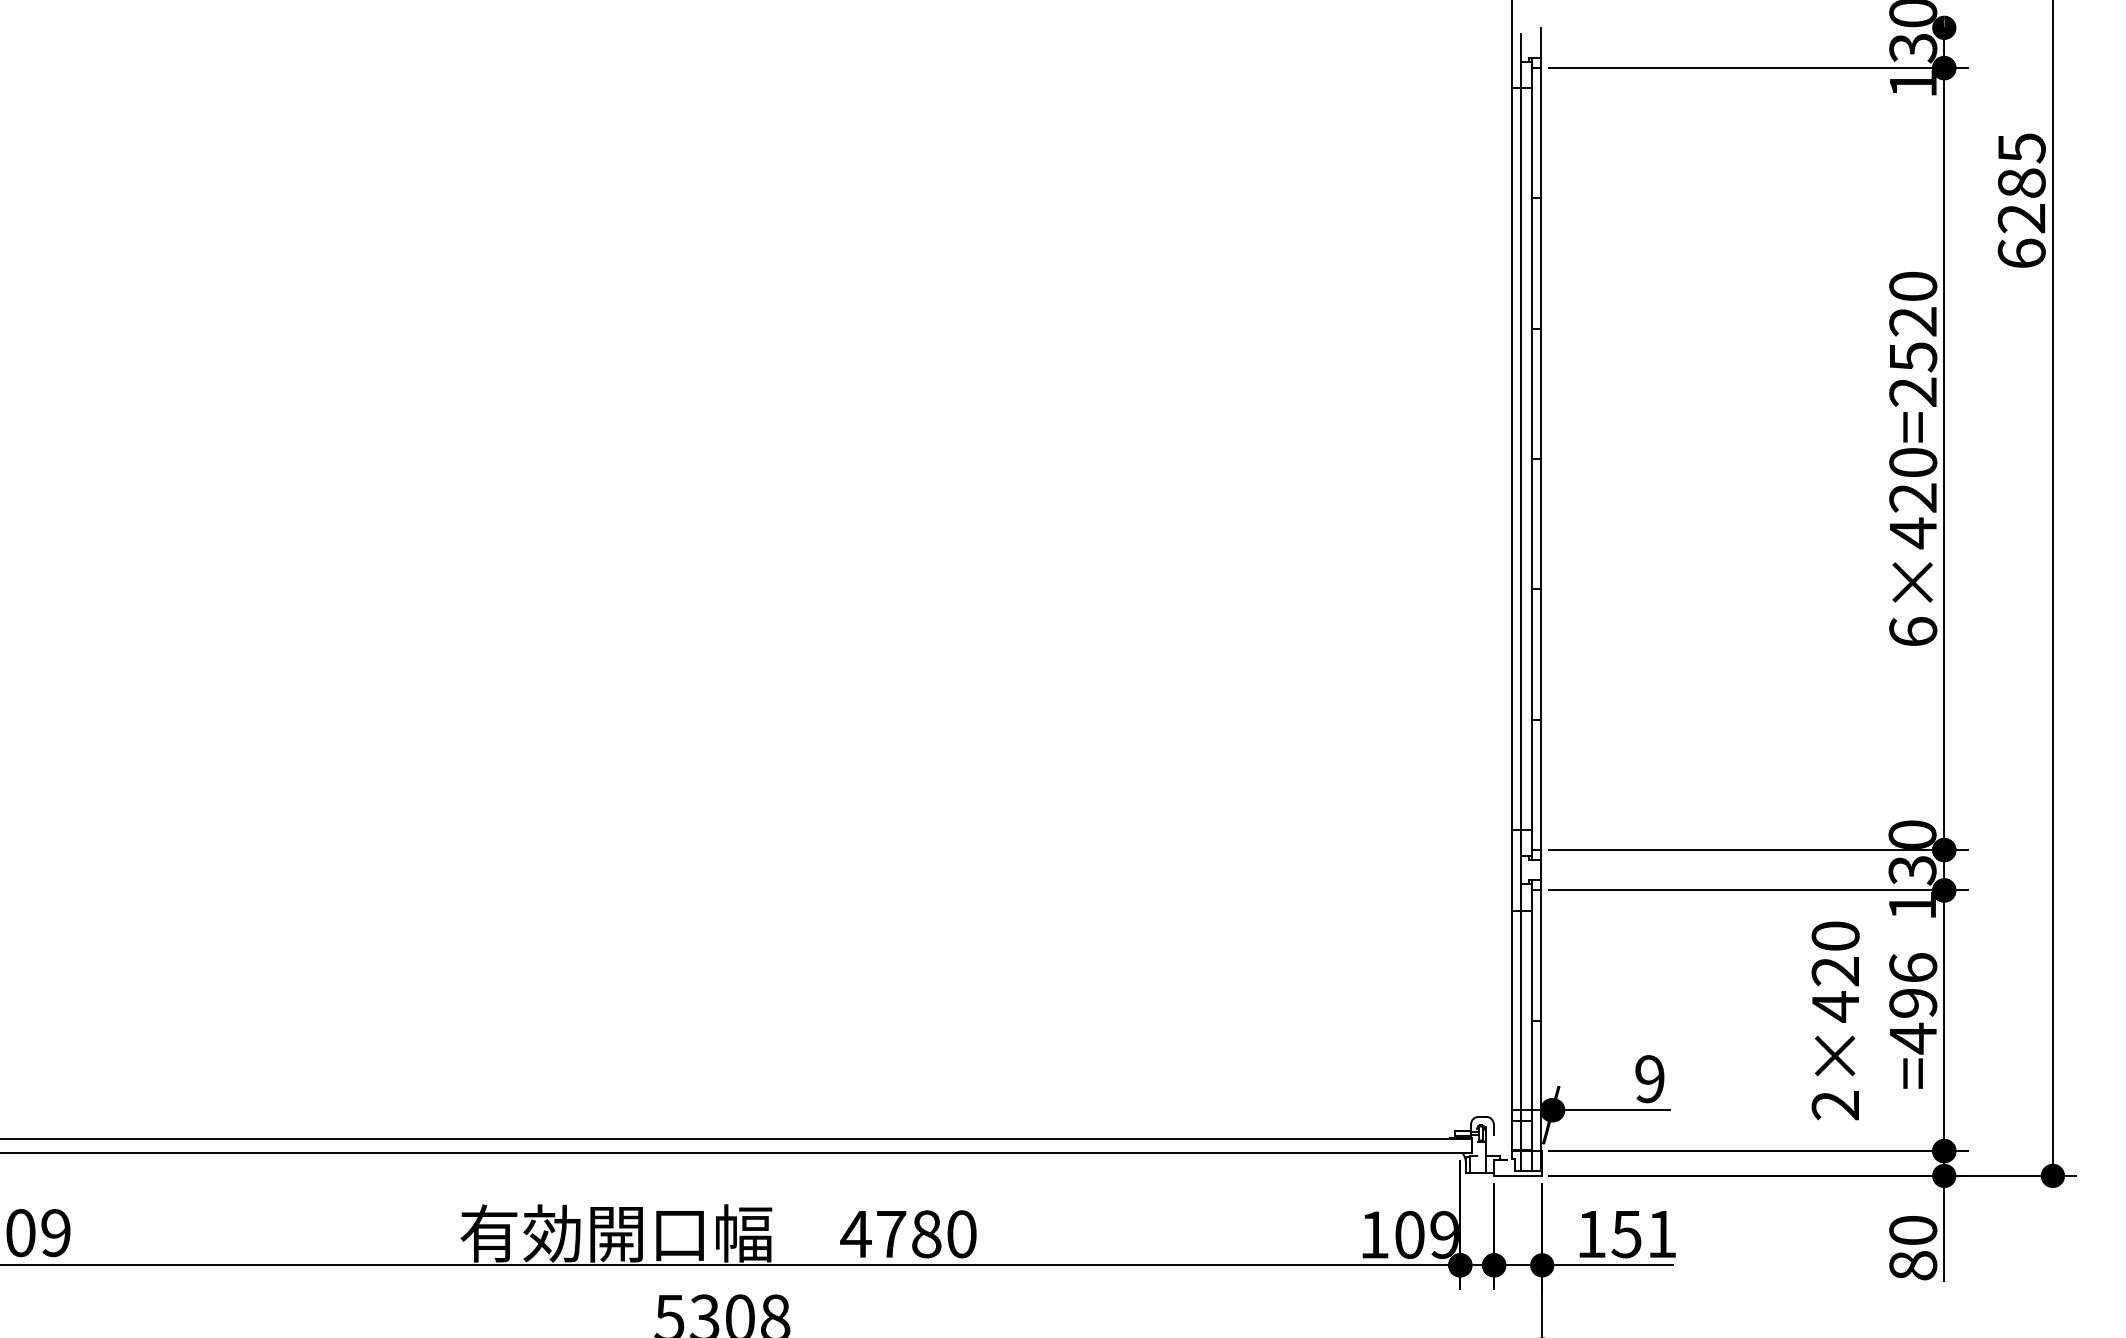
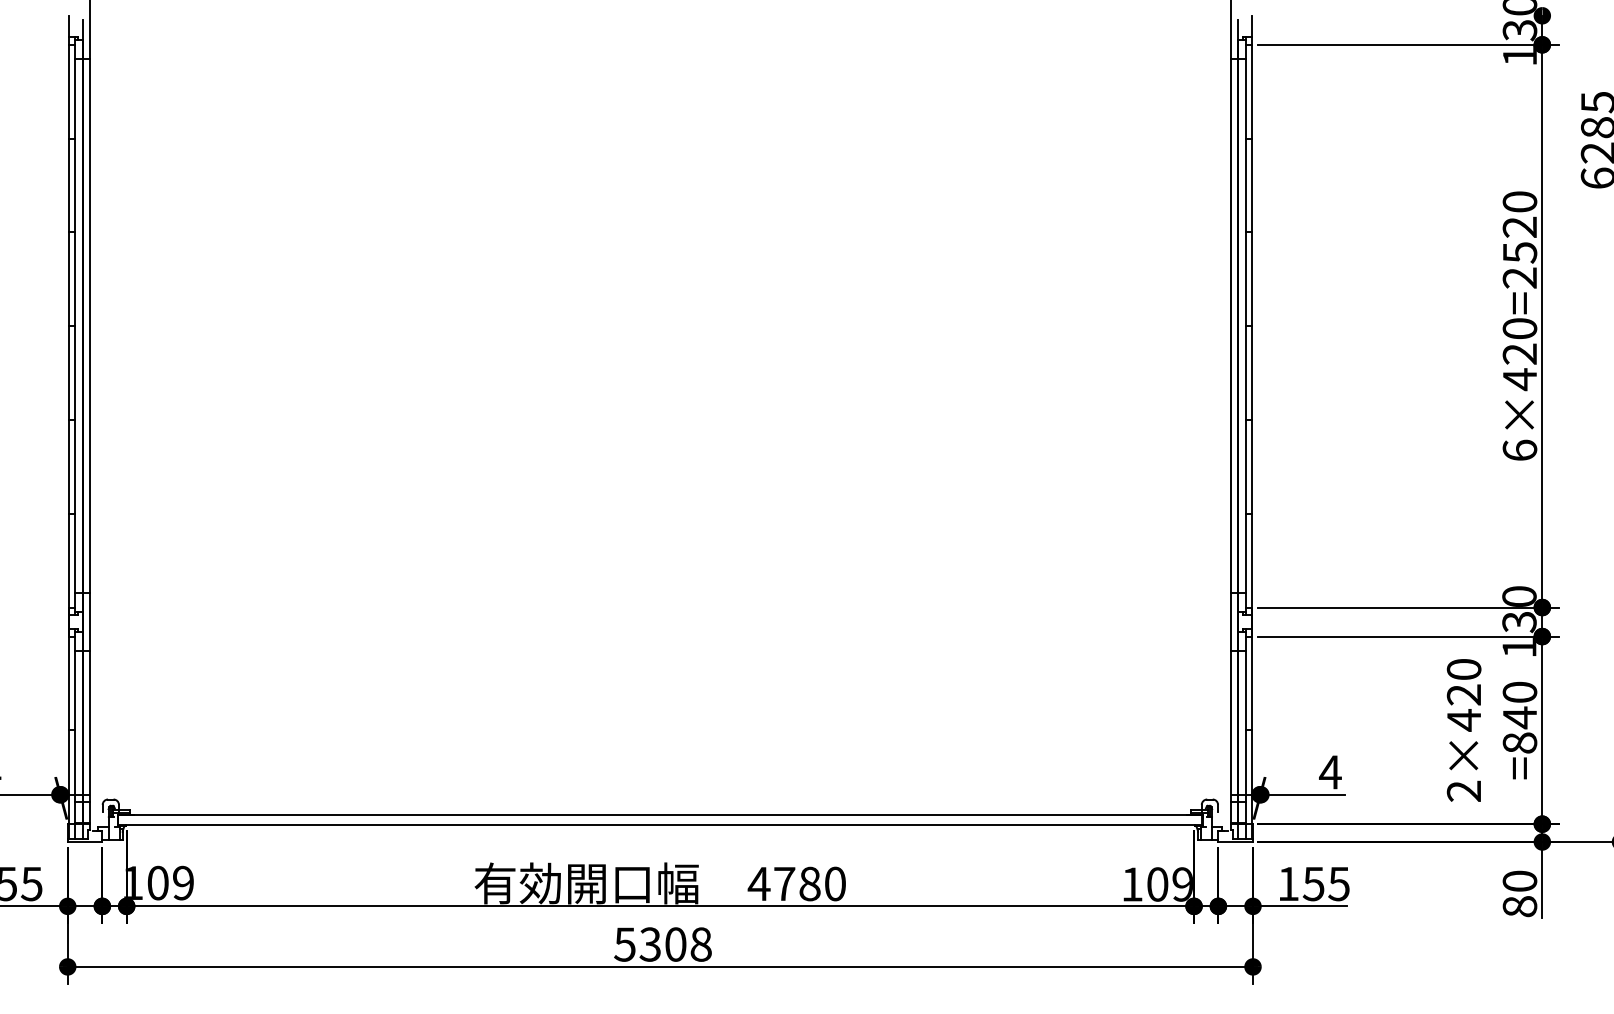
text: (1912, 1002) -> (1519, 717), =496 -> =840
text: (1649, 1079) -> (1330, 772), 9 -> 4
text: (1661, 1234) -> (1338, 884), 151 -> 155

